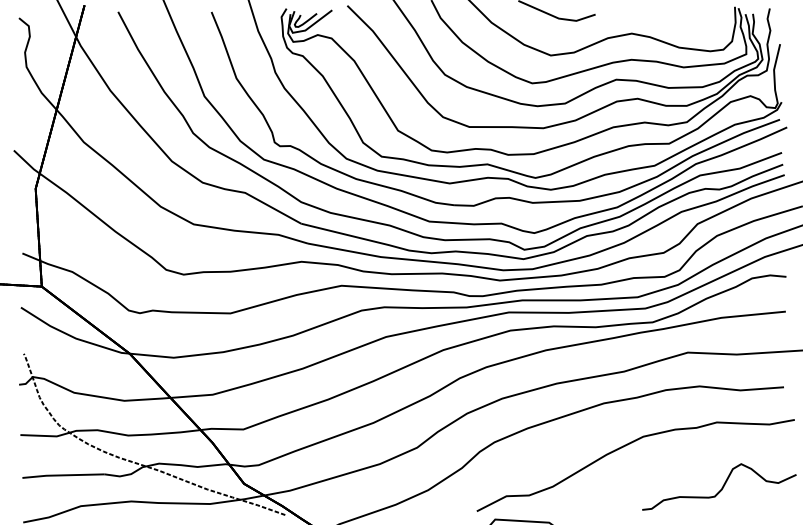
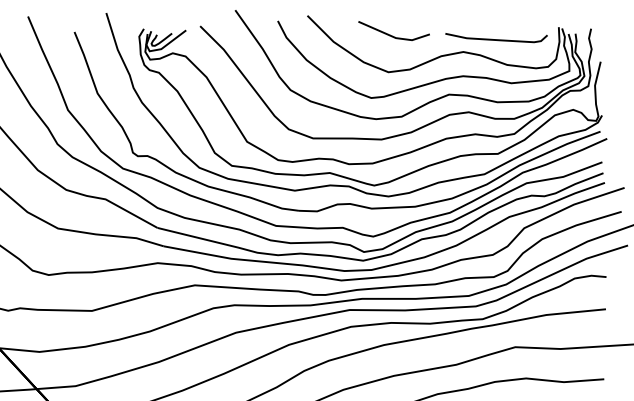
curve: (667, 19) -> (496, 38), added

